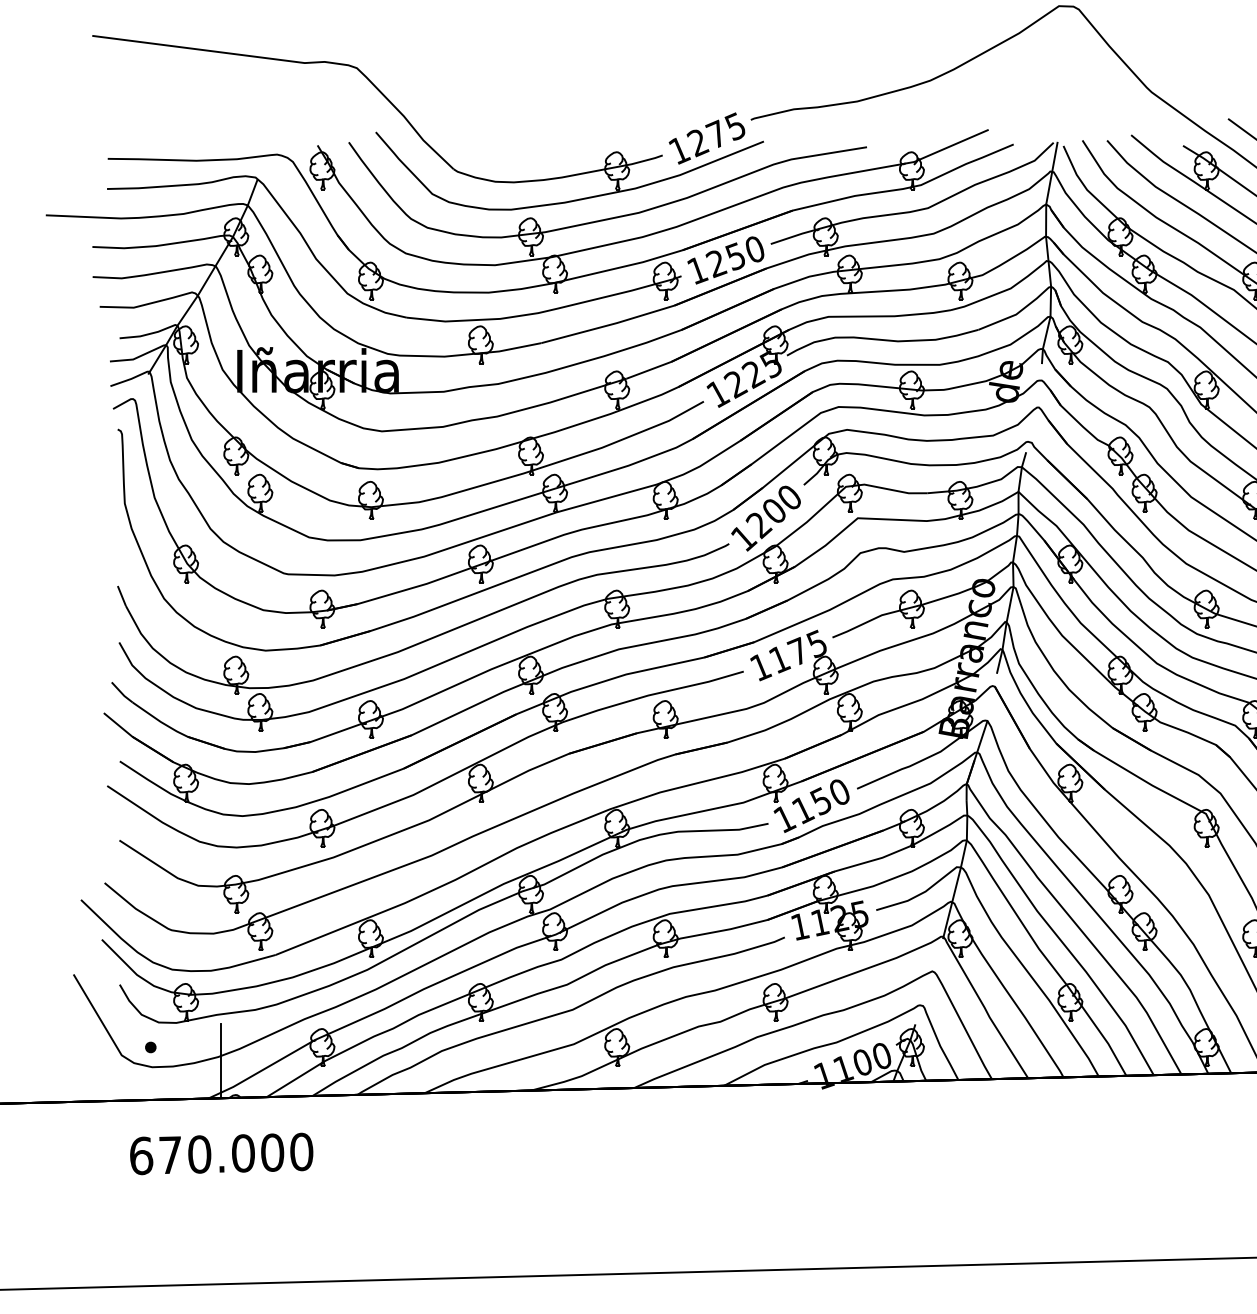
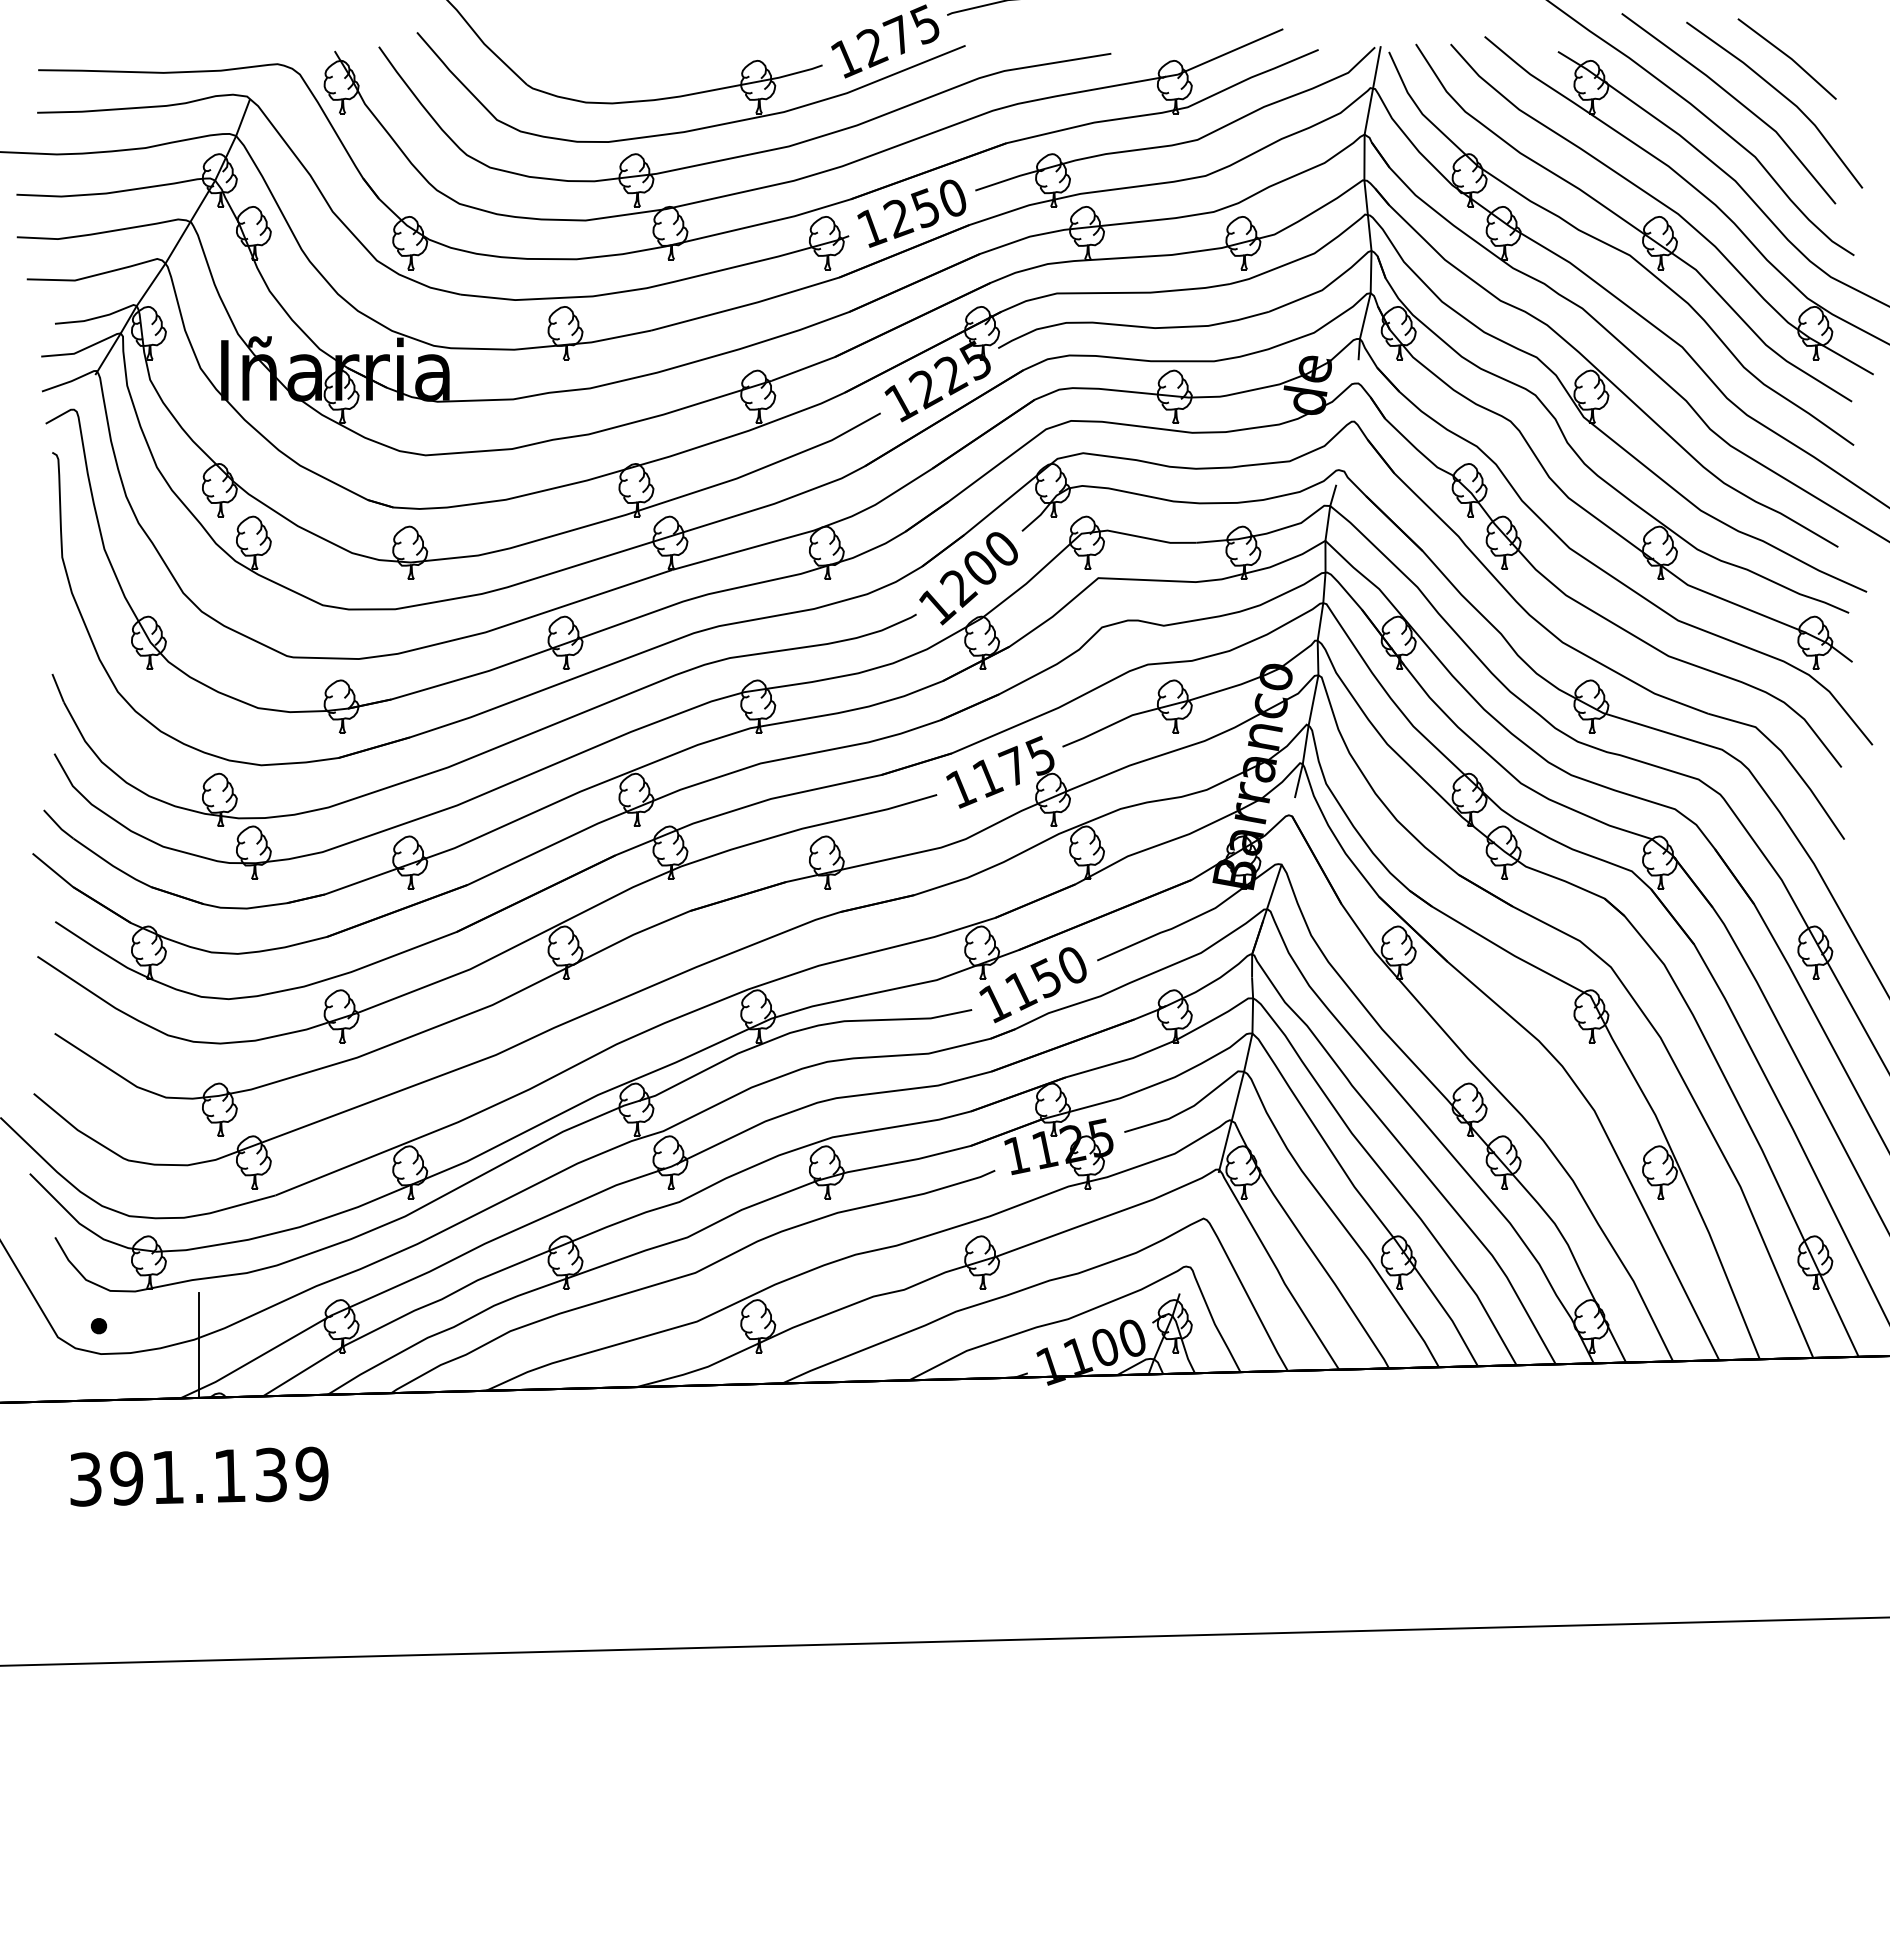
text: (221, 1153) -> (198, 1476), 670.000 -> 391.139

